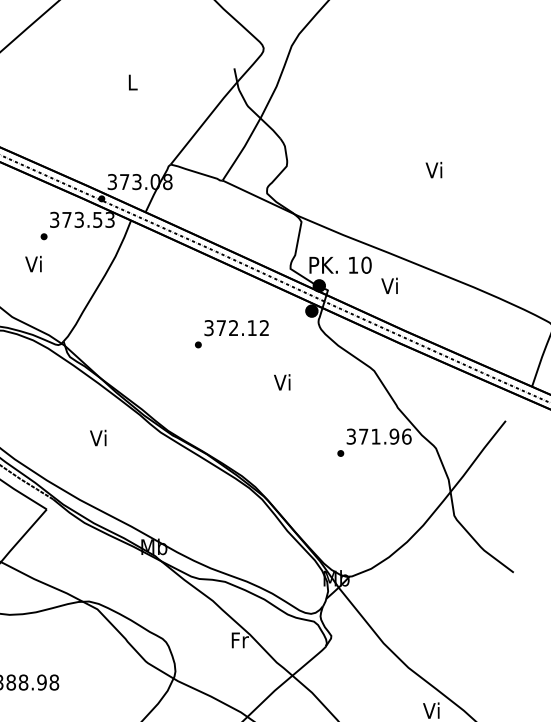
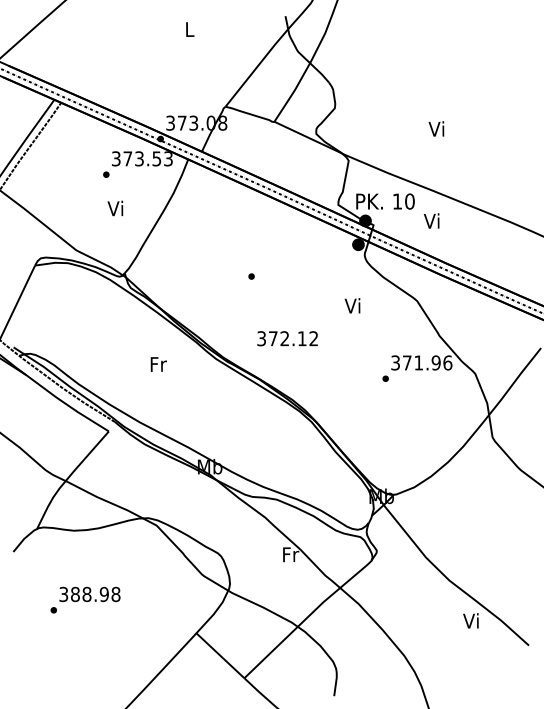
text: (434, 169) -> (436, 128), moved
text: (33, 264) -> (115, 208), moved
text: (236, 327) -> (287, 338), moved
text: (282, 382) -> (352, 305), moved
text: (98, 437) -> (157, 363), Vi -> Fr

